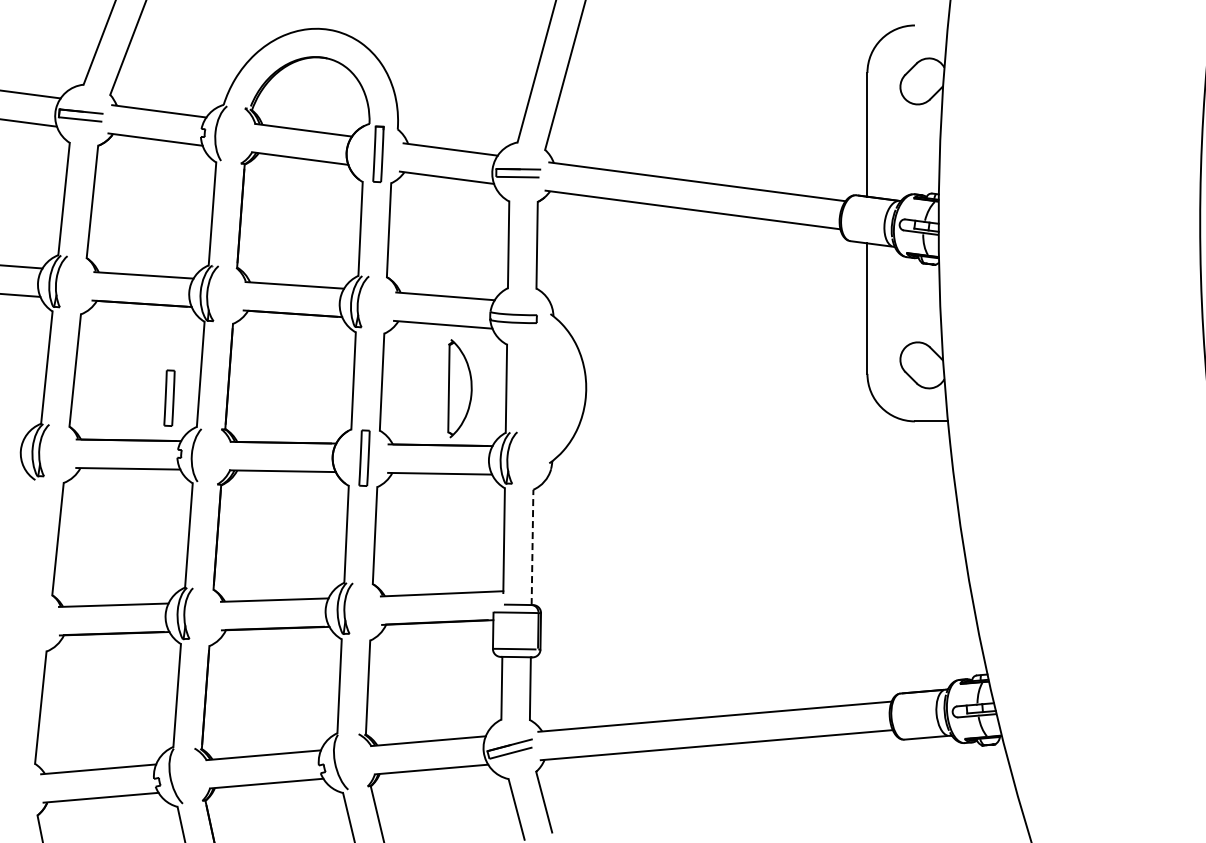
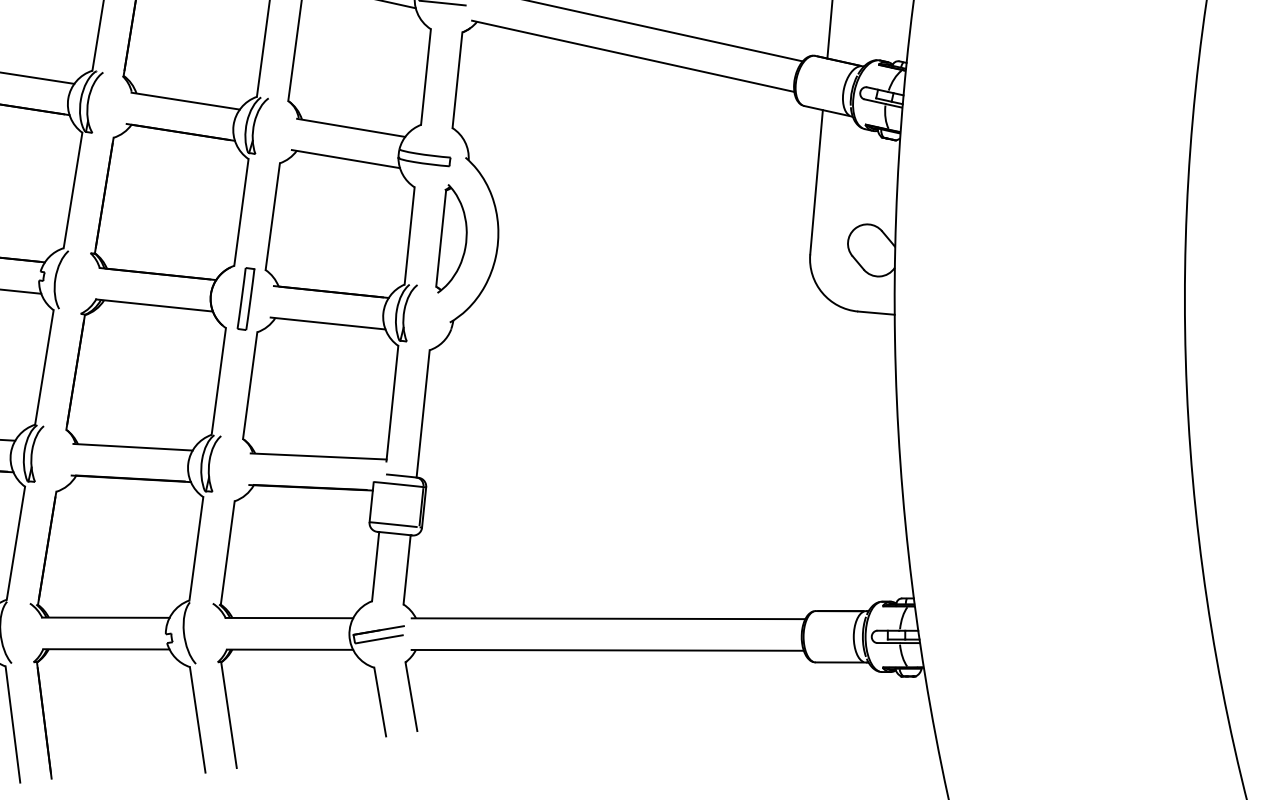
part: (459, 388) -> (452, 239), moved
part: (169, 397) -> (36, 213), removed
line: (532, 547) -> (423, 413), dashed -> solid

